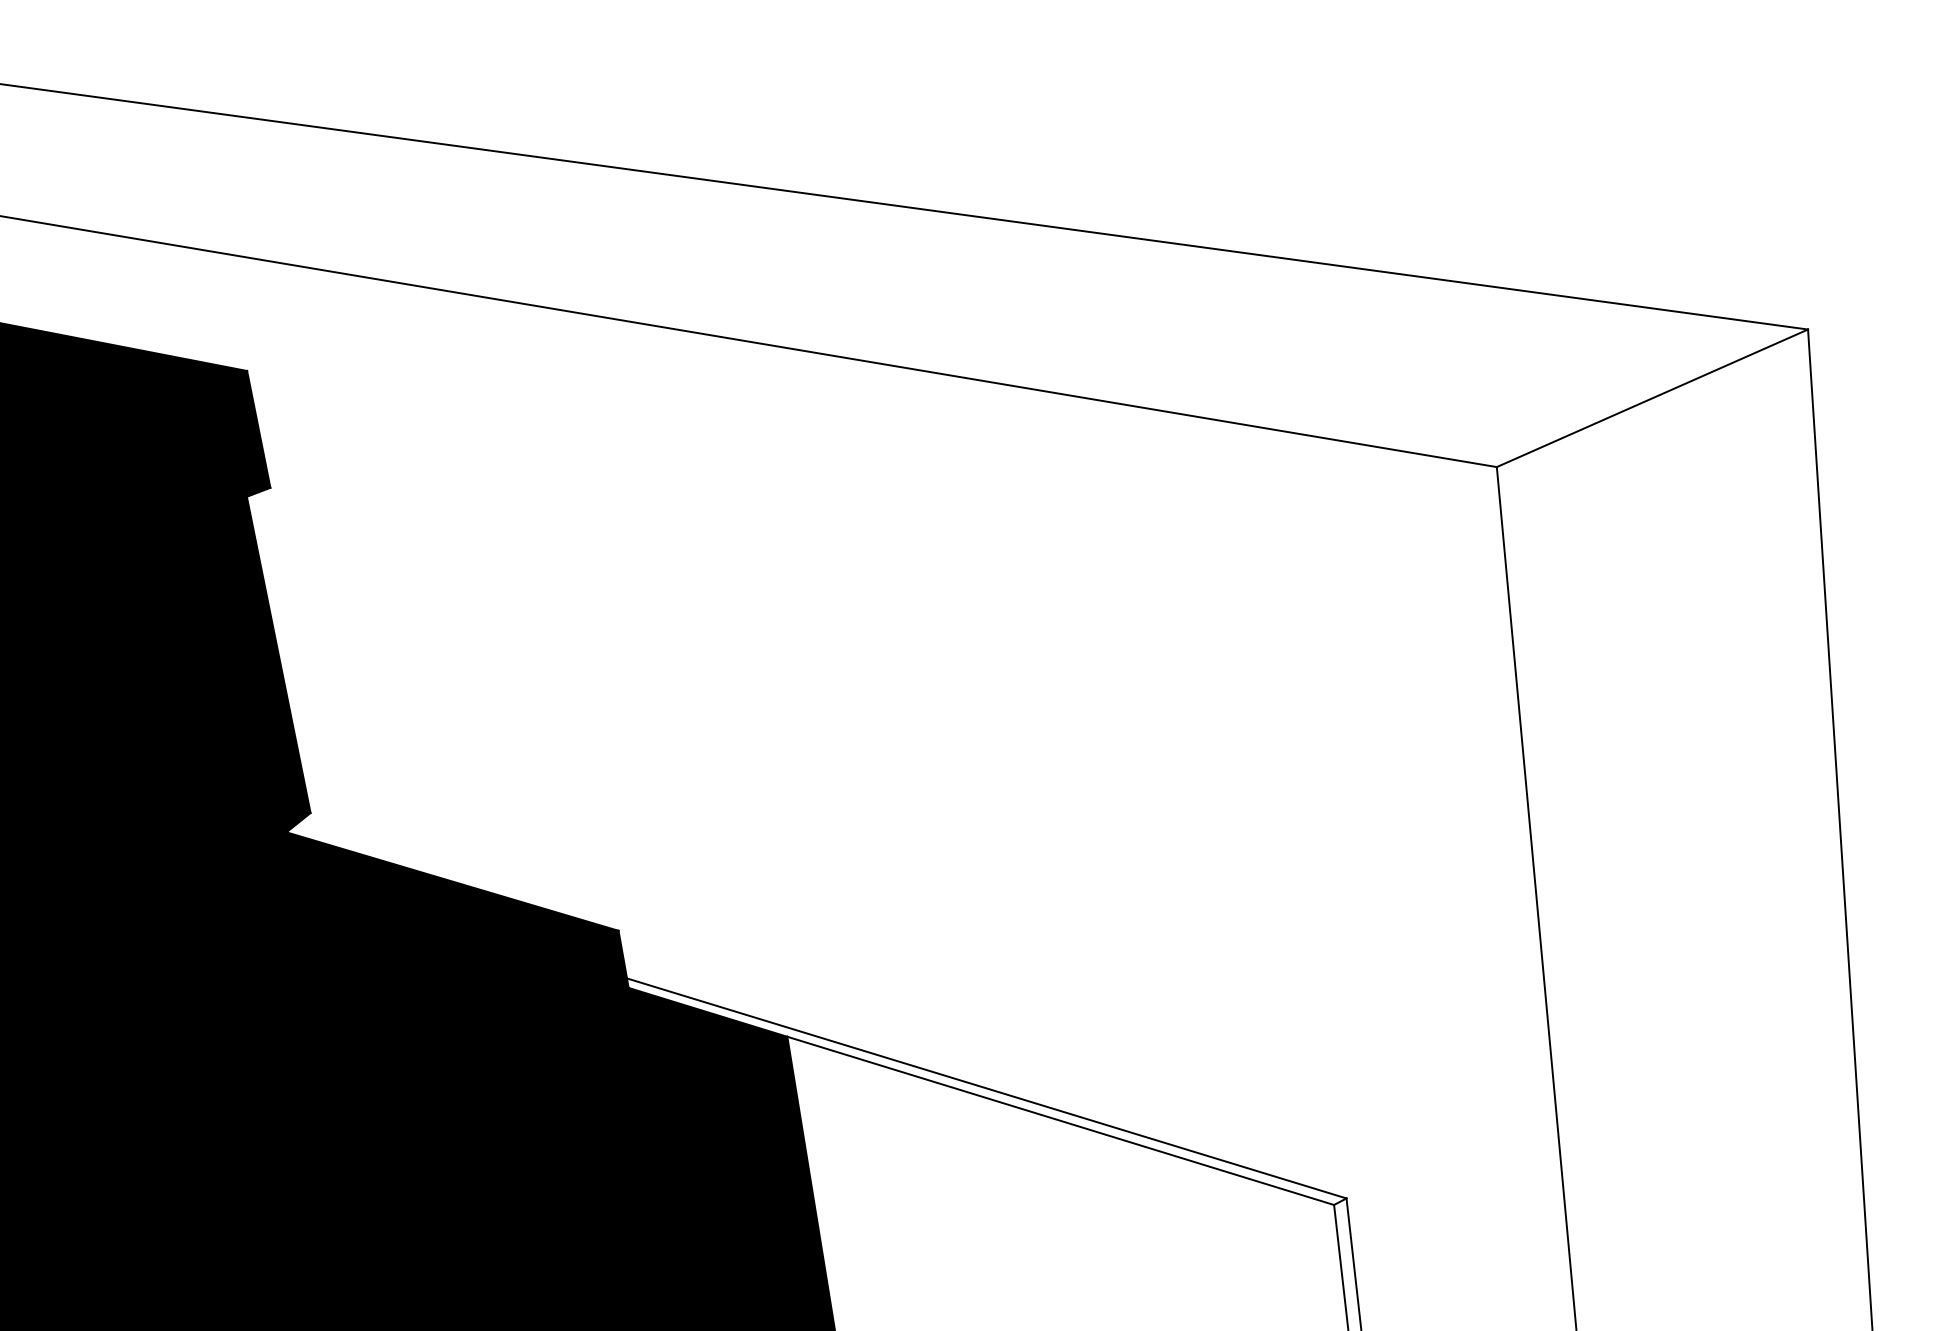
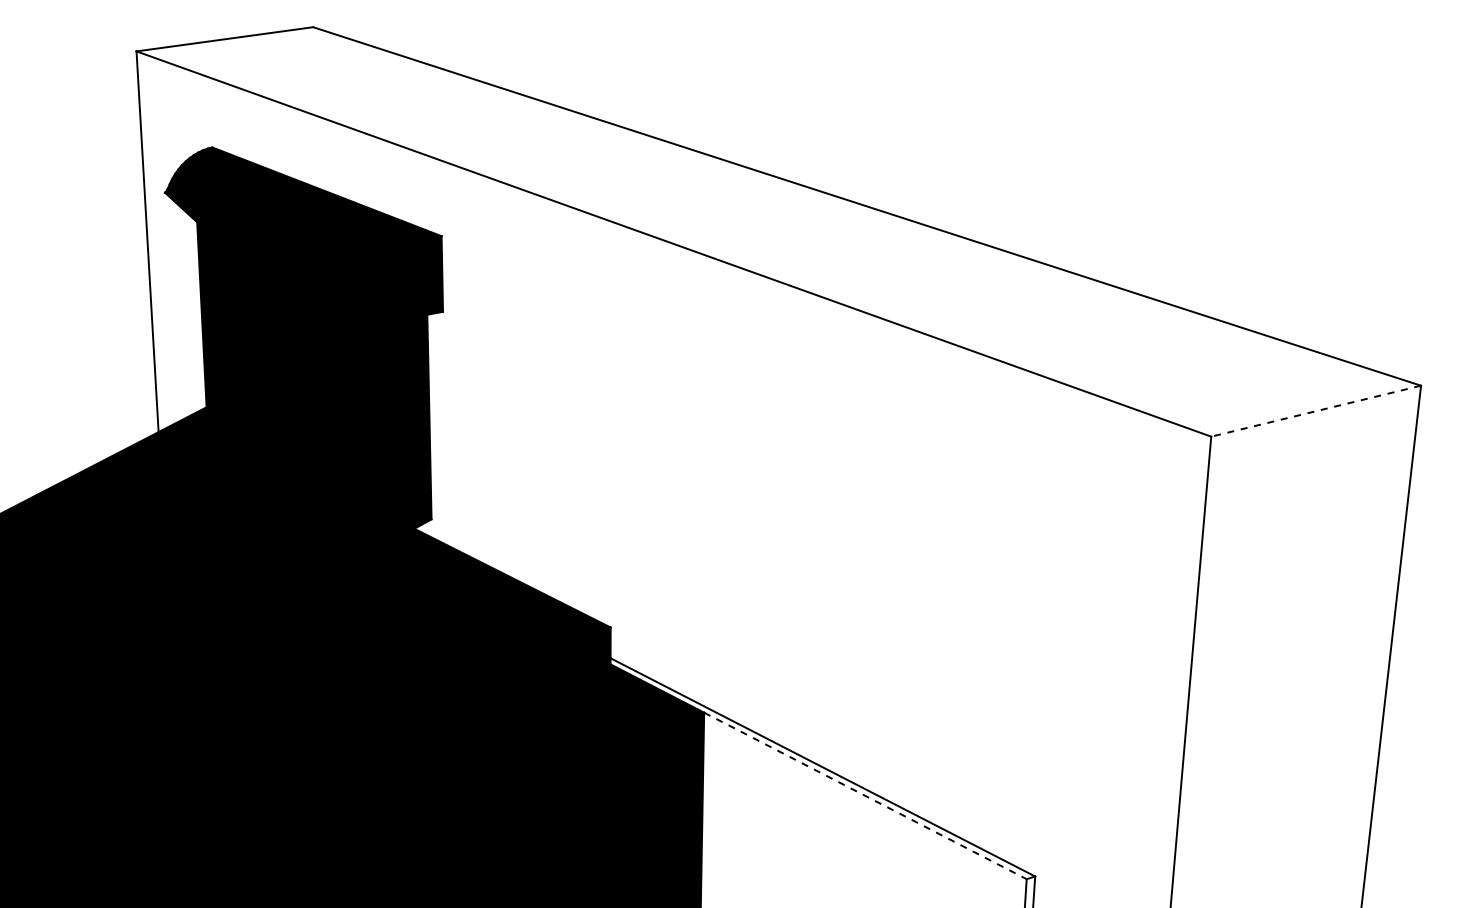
line: (1653, 398) -> (1316, 411), solid -> dashed
line: (1060, 1121) -> (865, 796), solid -> dashed

